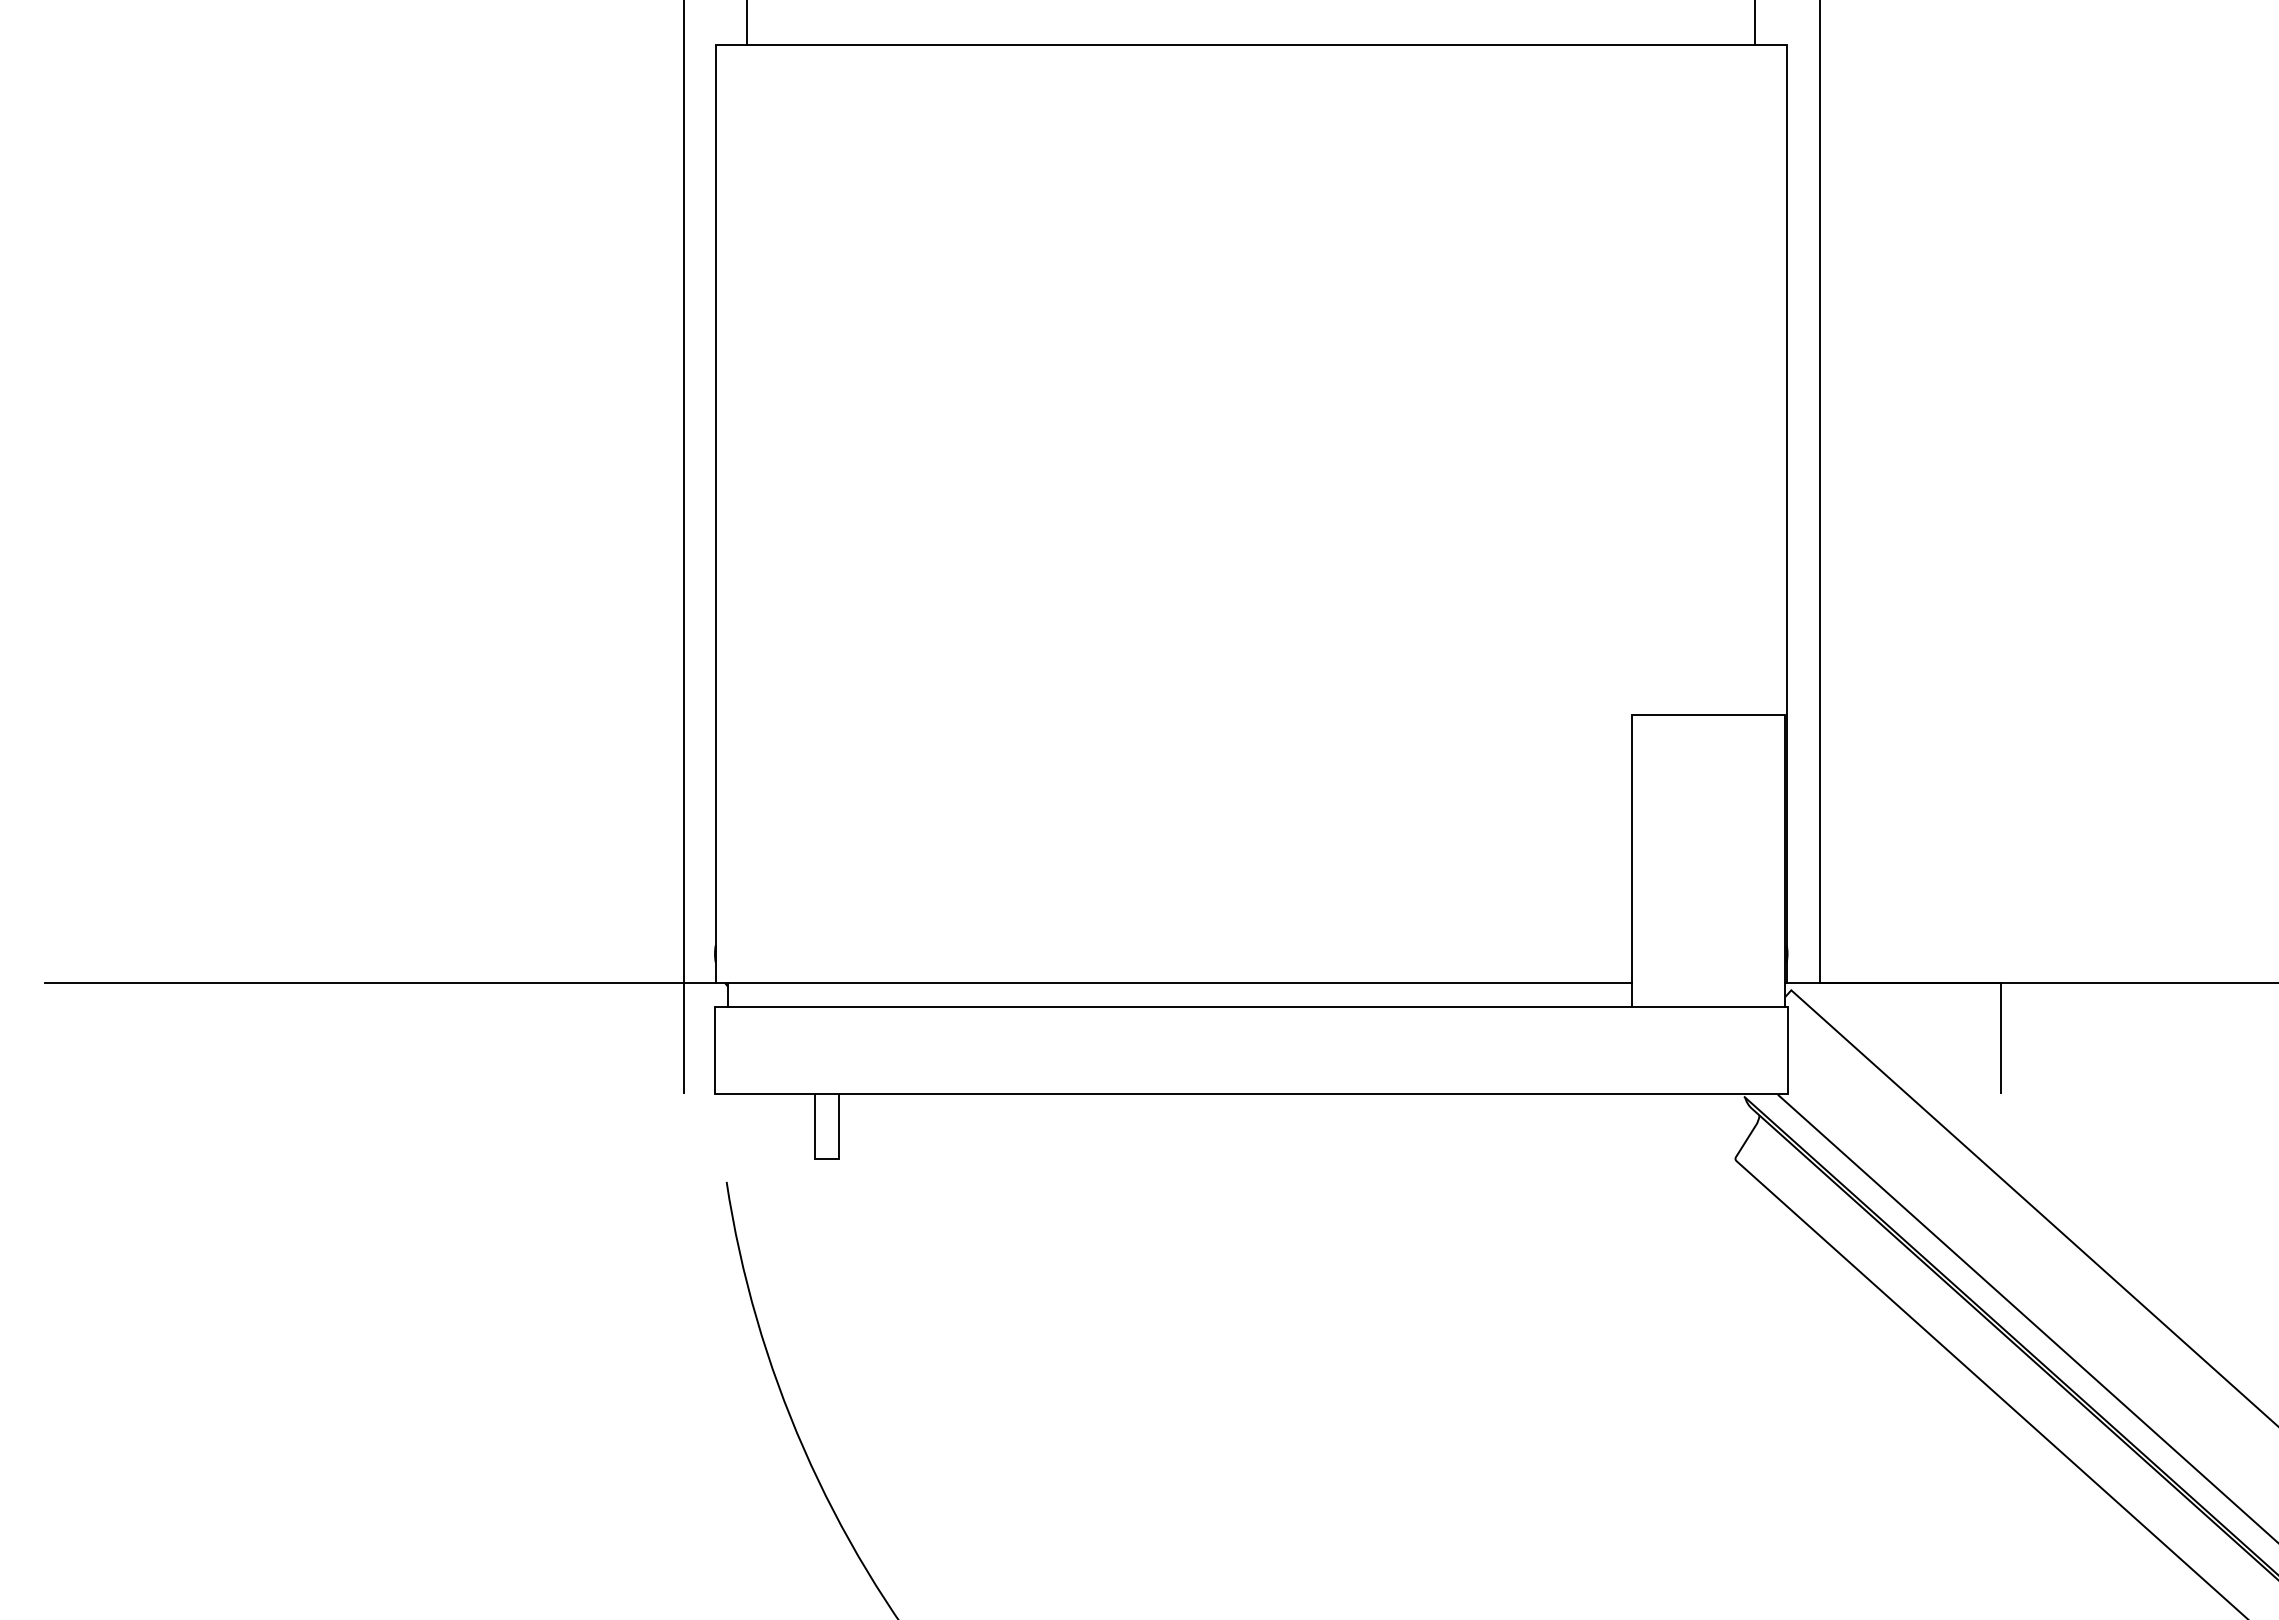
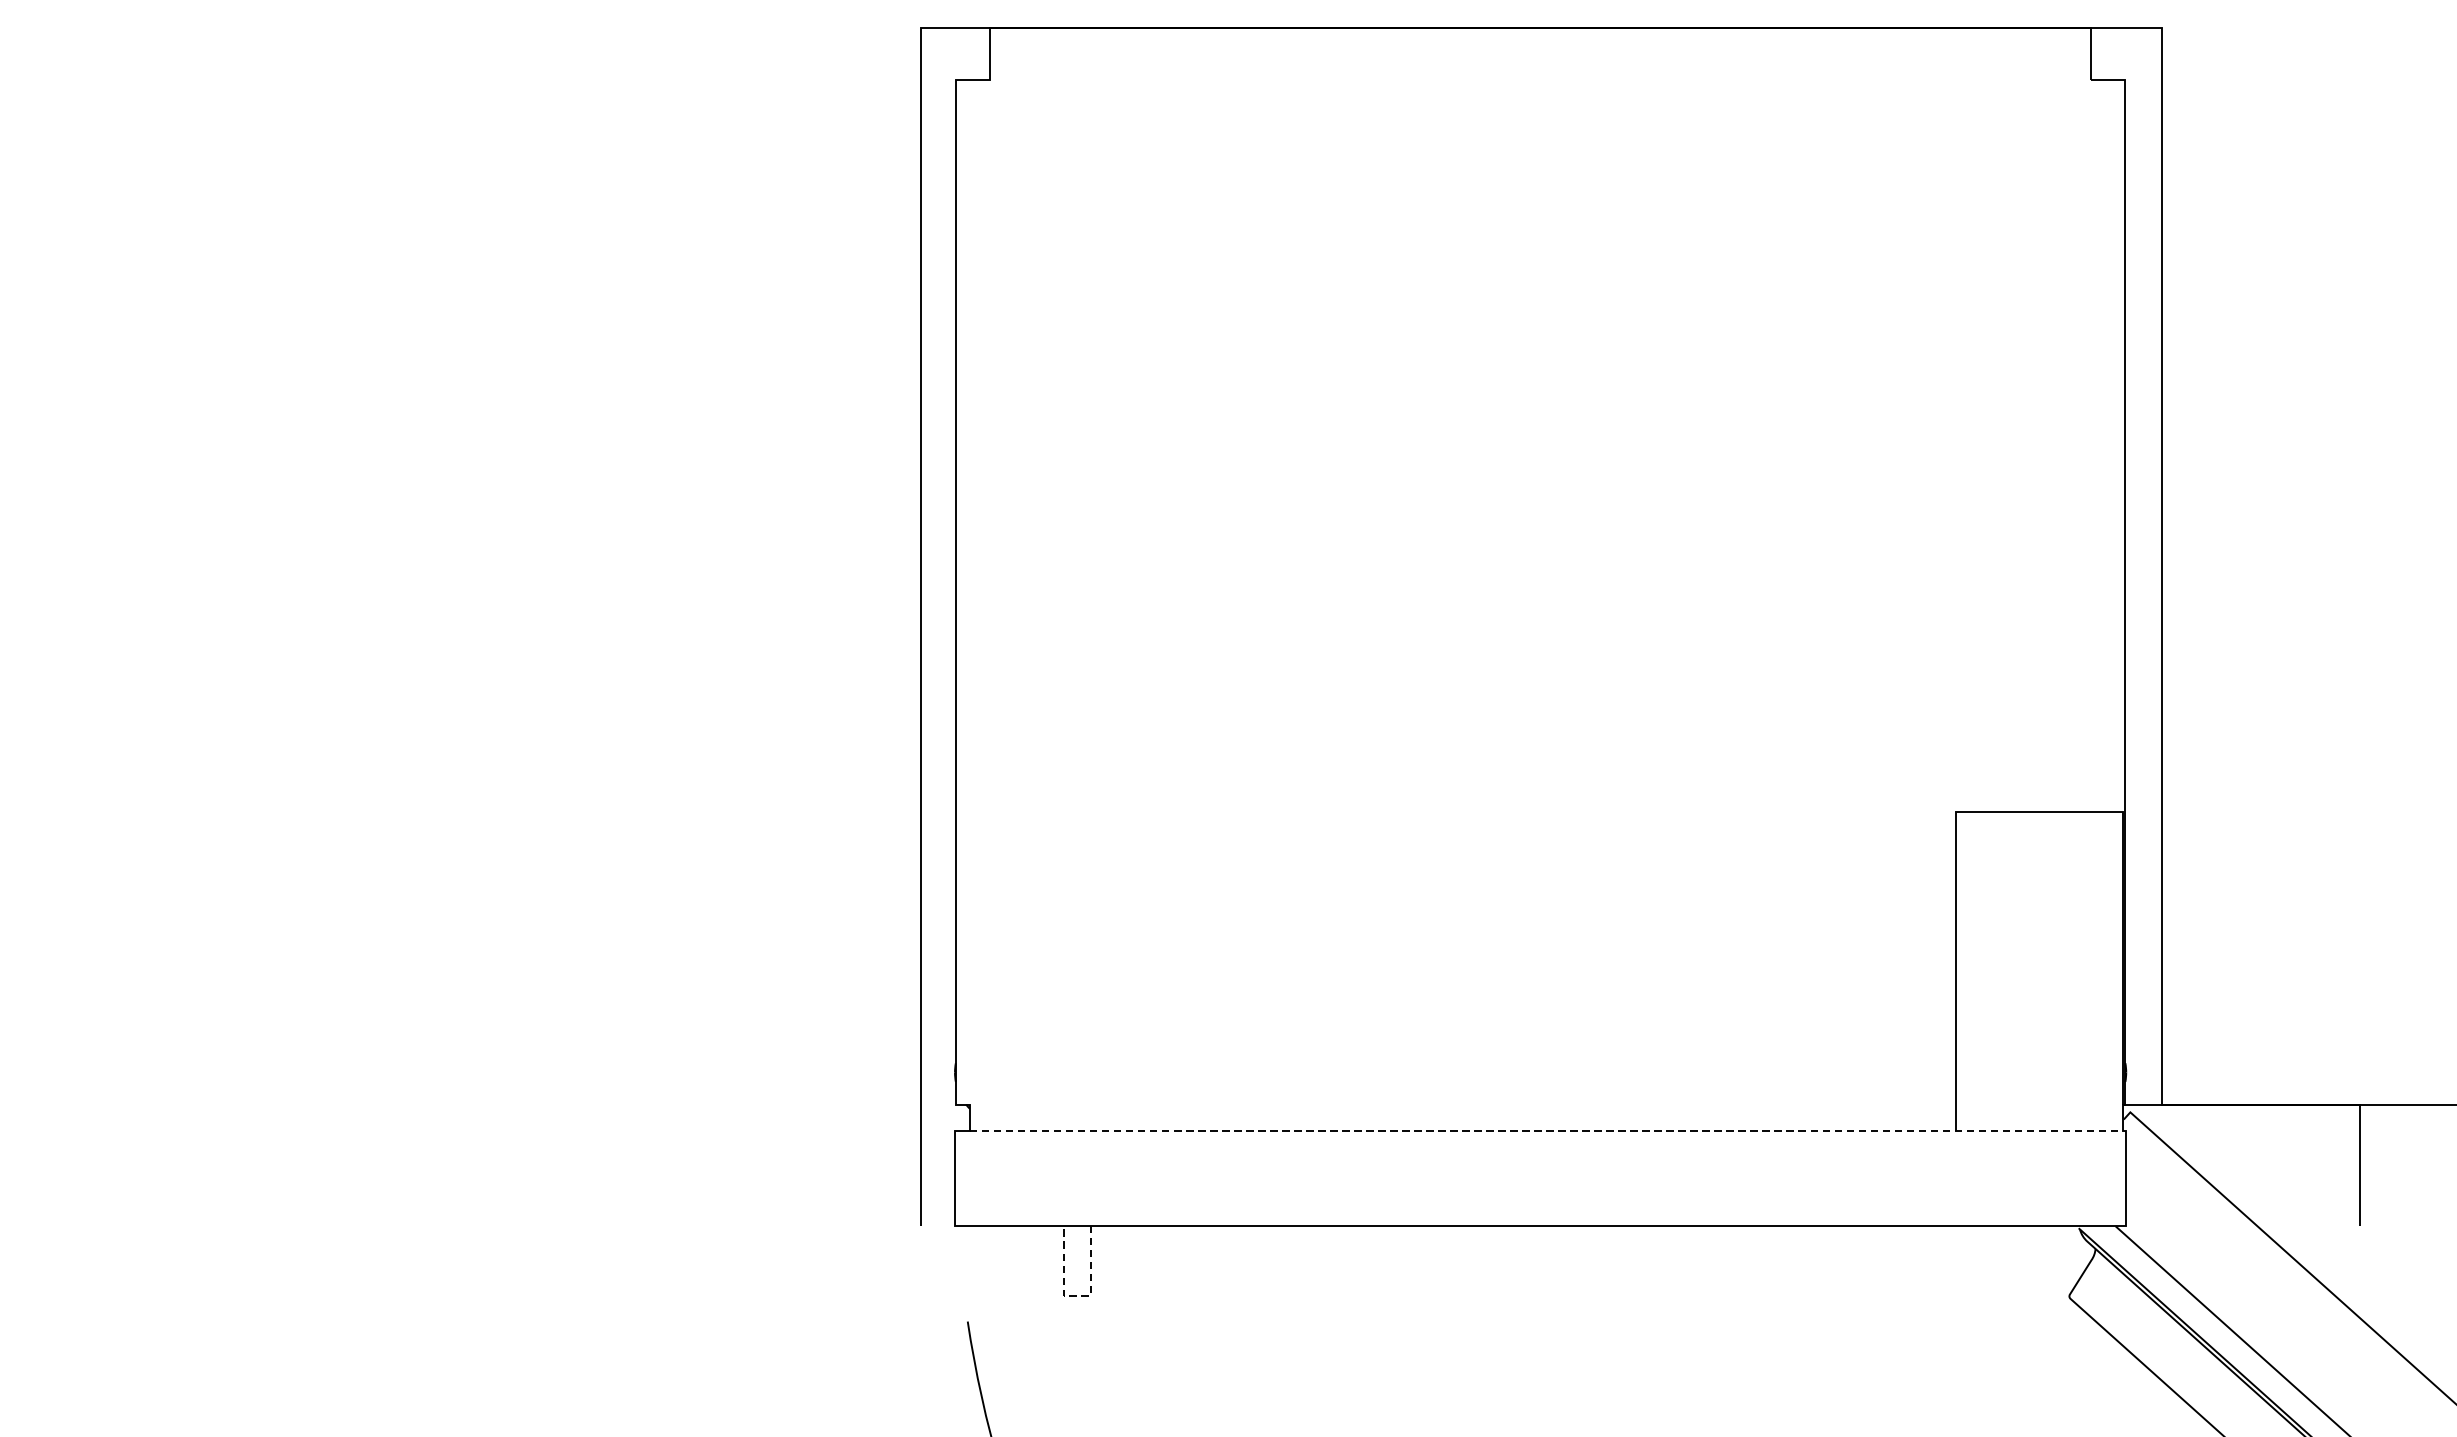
line: (1251, 45) -> (1540, 80), removed
line: (380, 983) -> (589, 1104), removed
line: (1180, 983) -> (1463, 1104), removed
line: (1257, 1007) -> (1547, 1131), solid -> dashed
line: (826, 1158) -> (1076, 1295), solid -> dashed

